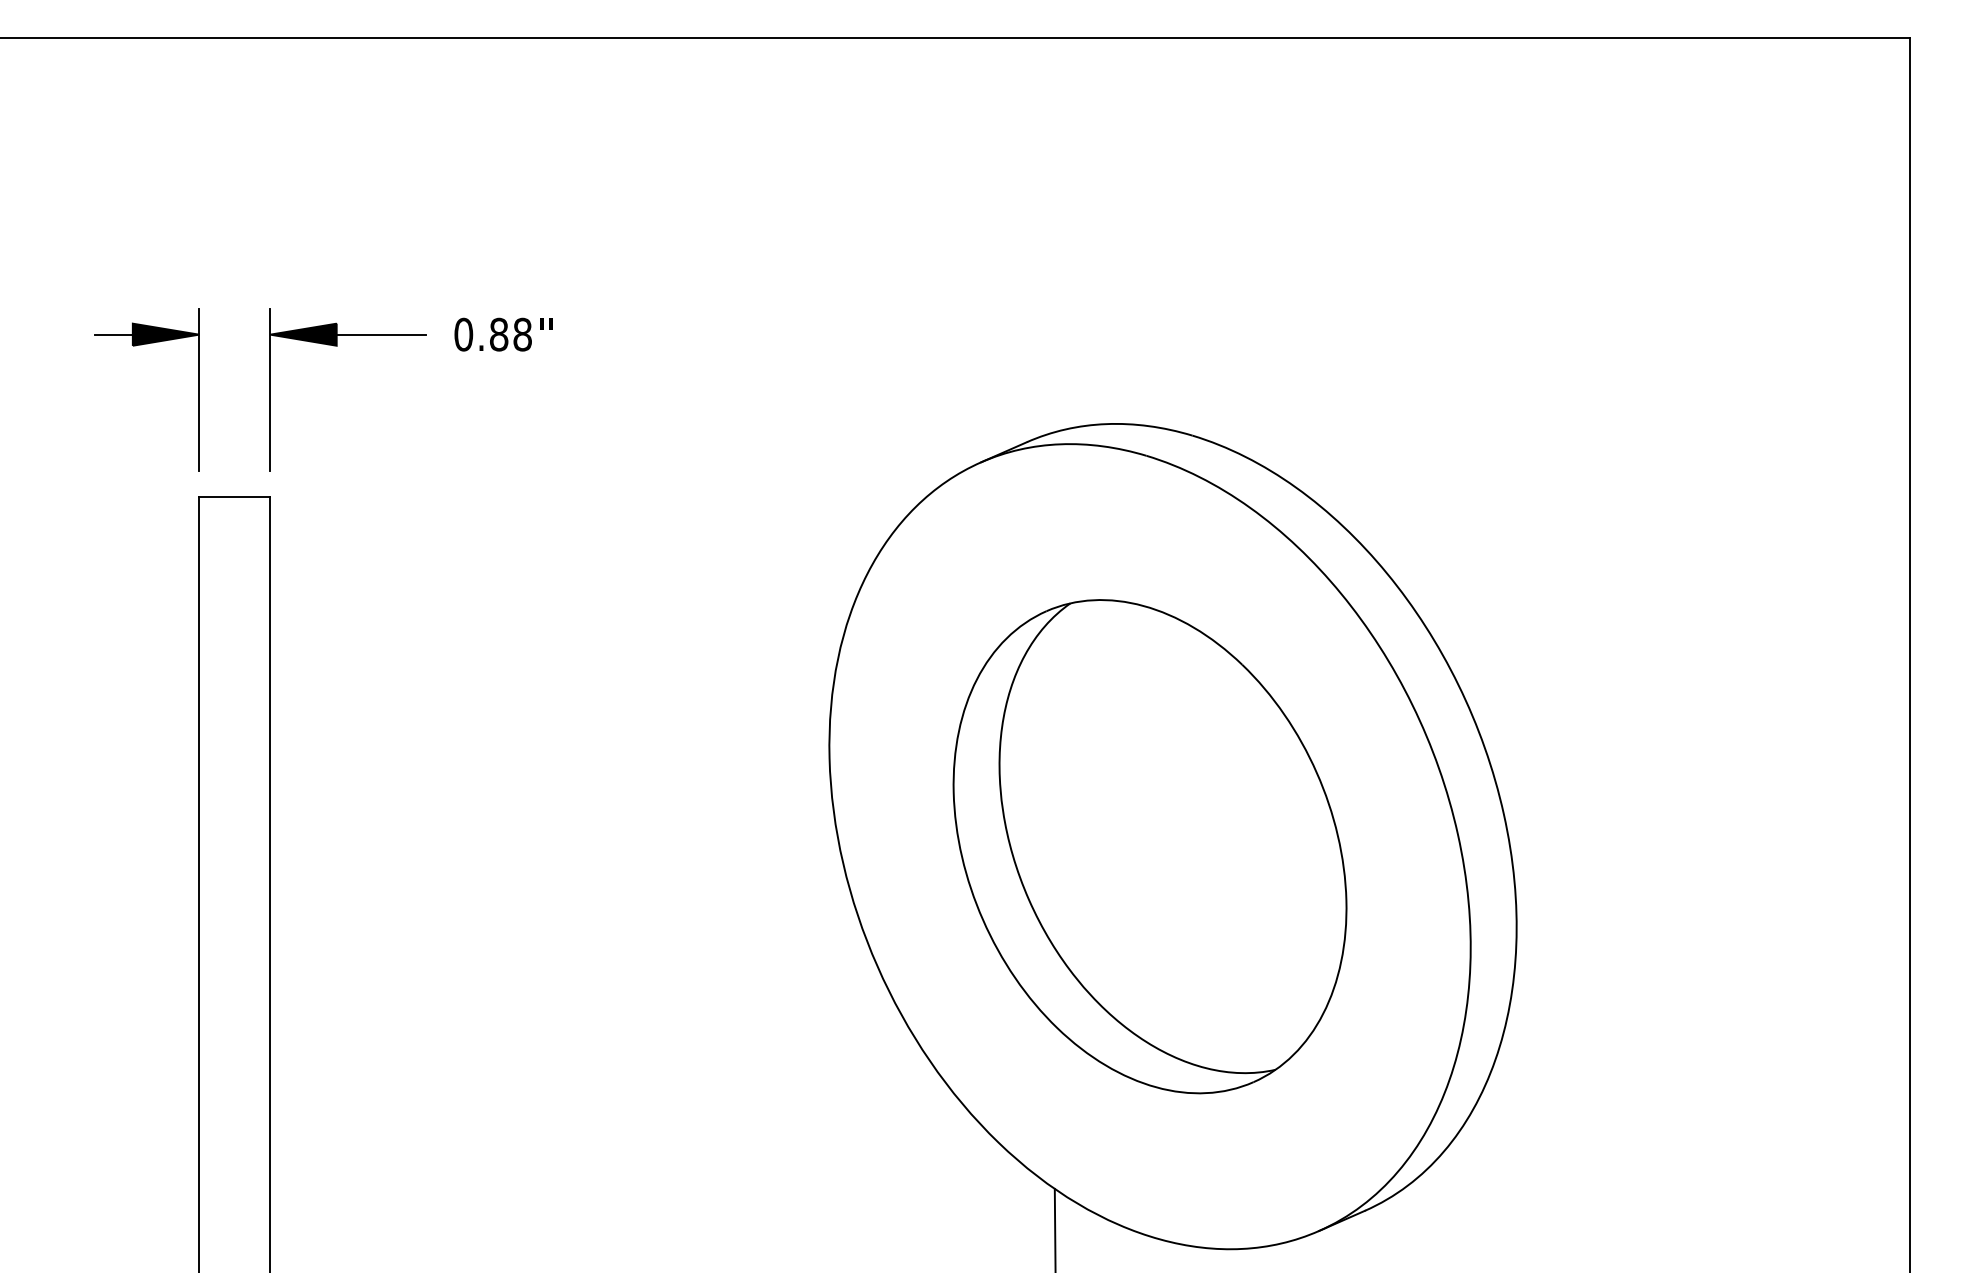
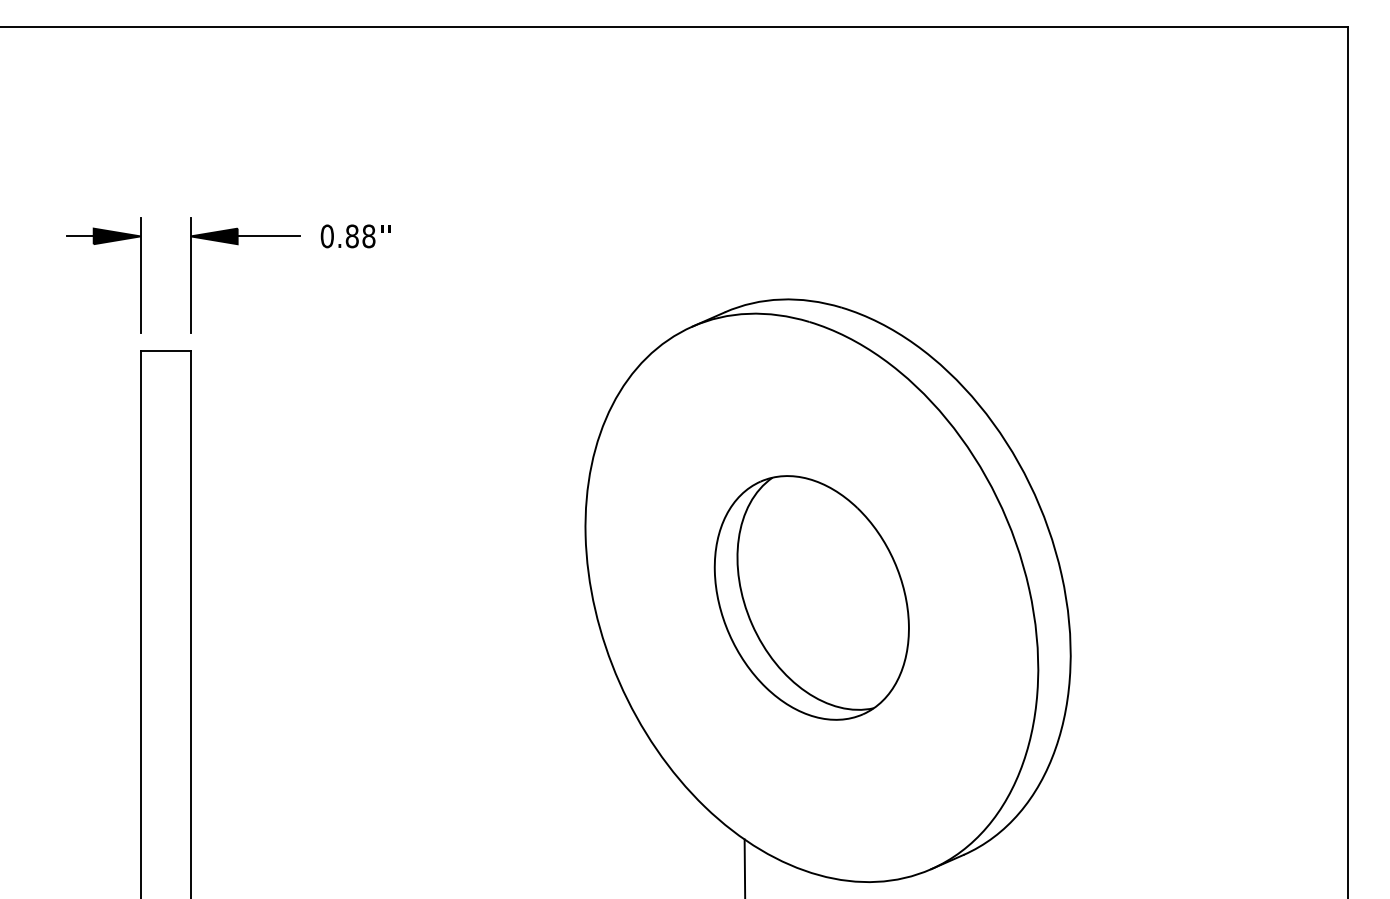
part: (1149, 846) -> (811, 597), size x0.7

